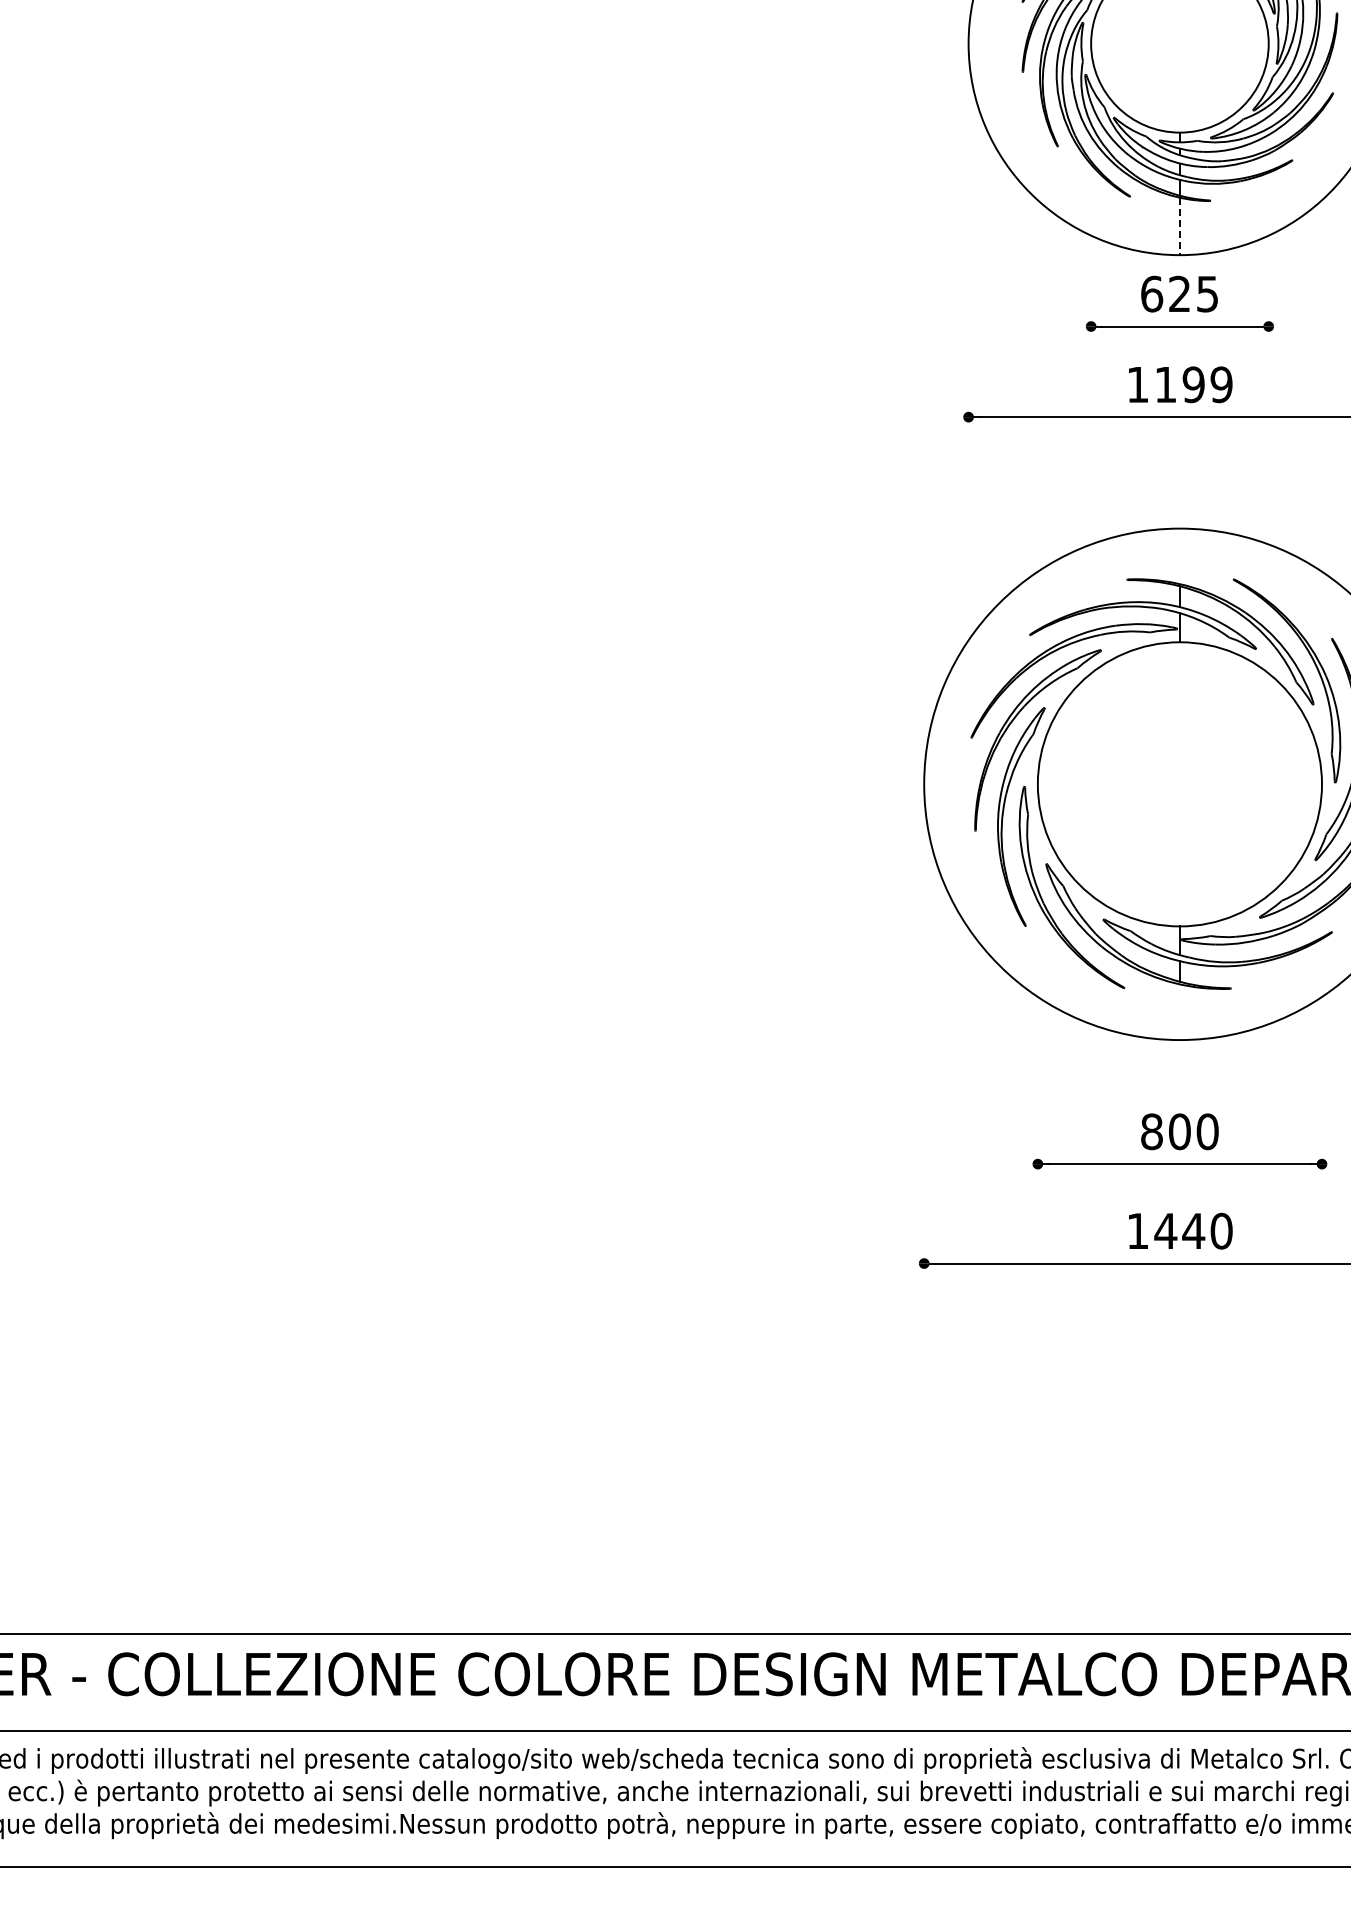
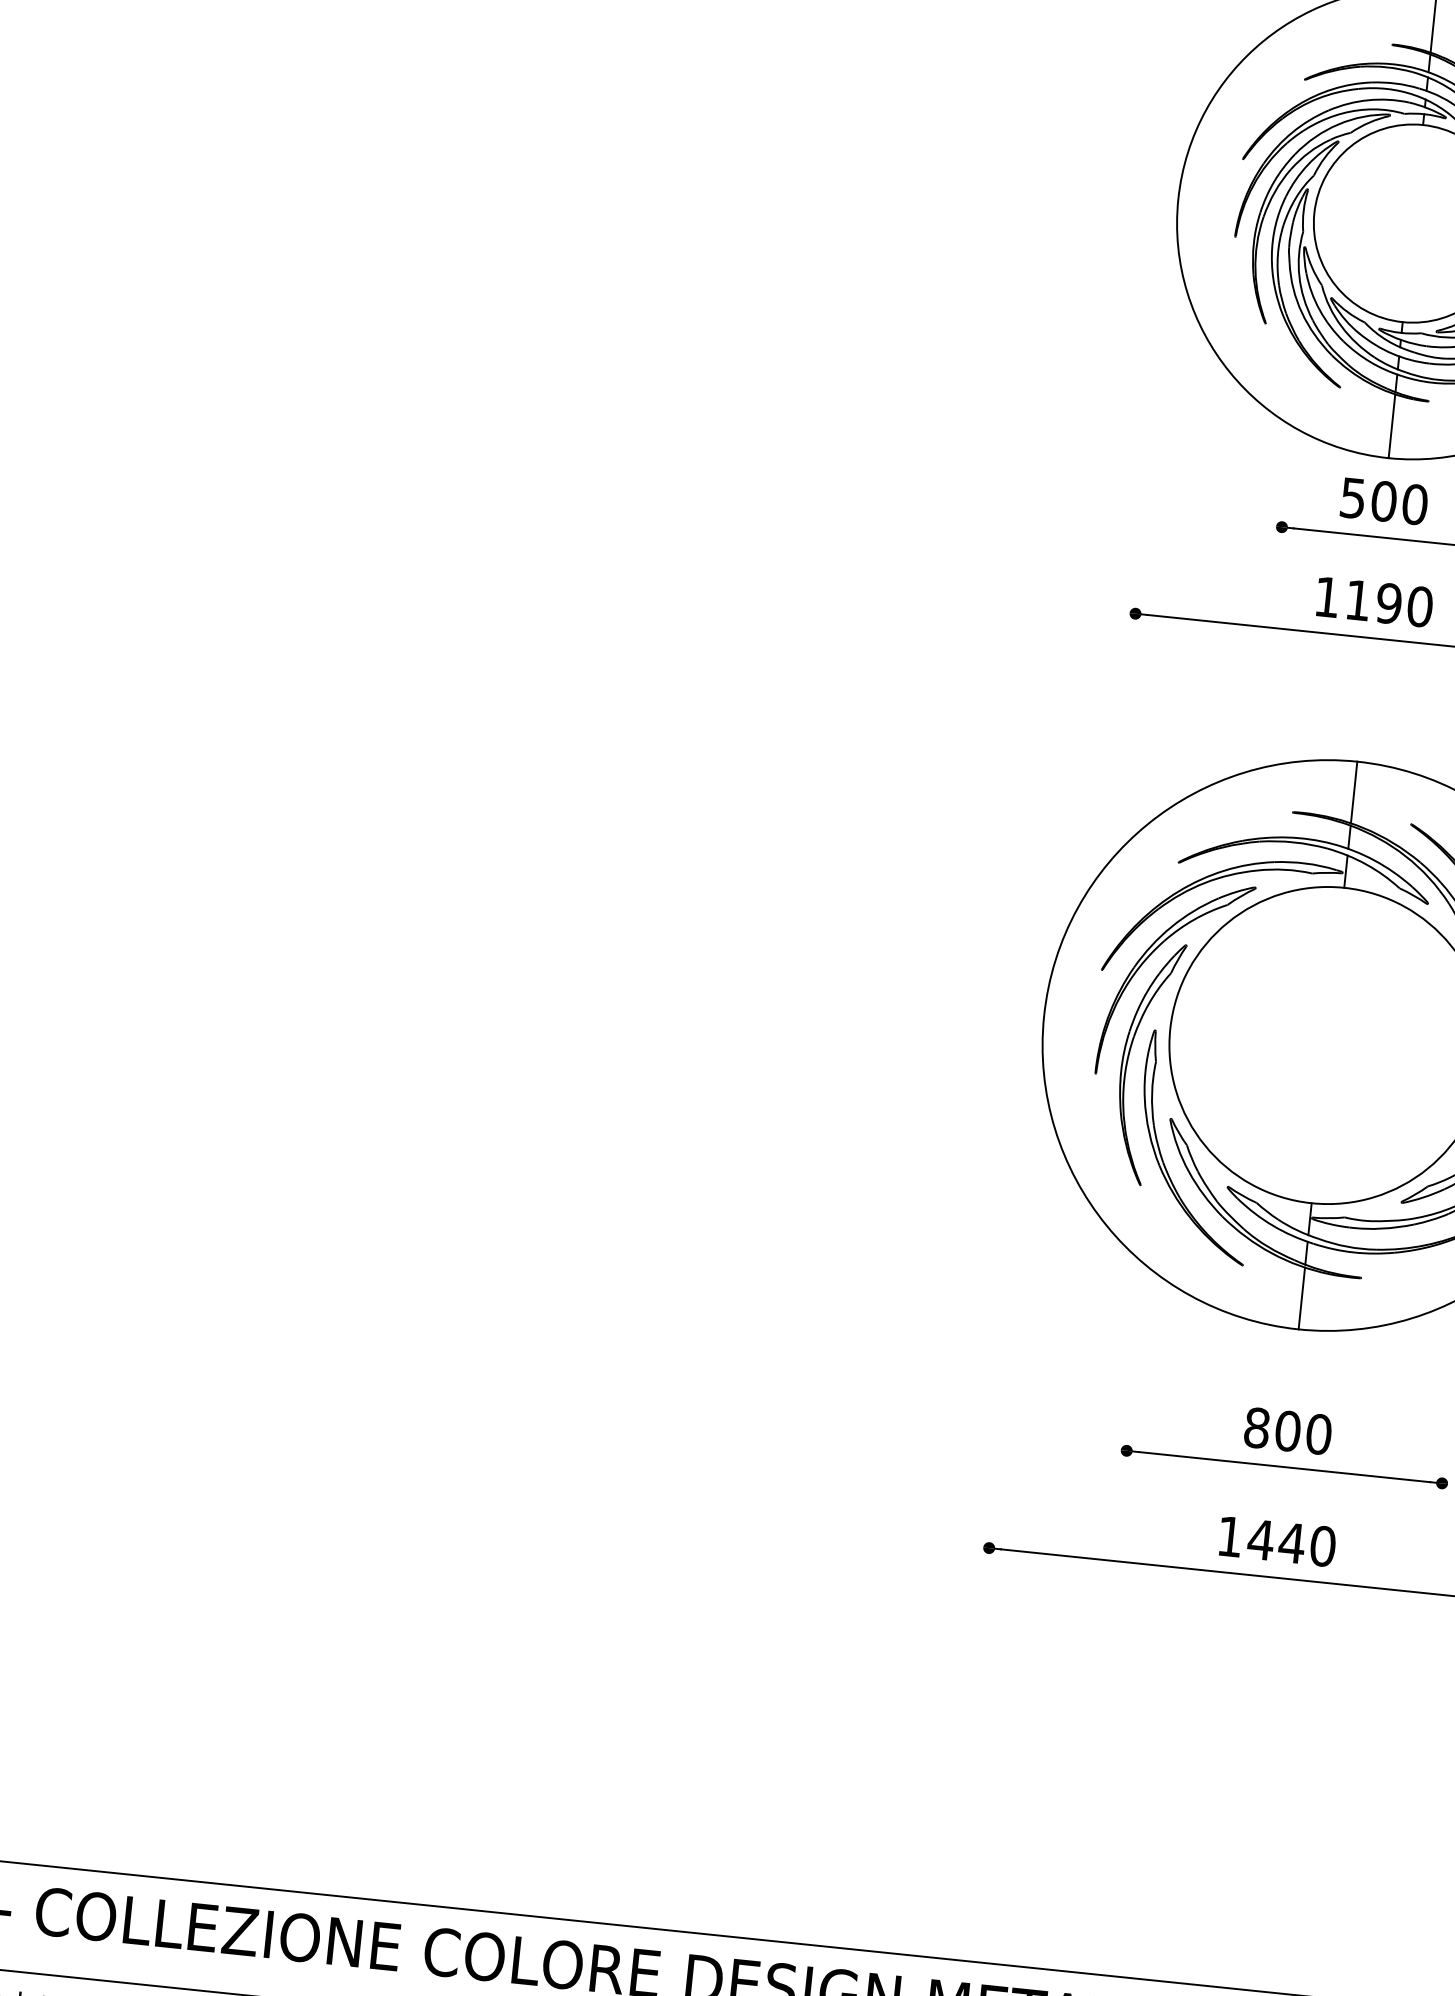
line: (1179, 226) -> (1391, 426), dashed -> solid
text: (1179, 293) -> (1383, 500), 625 -> 500
text: (1221, 384) -> (1419, 606), 1199 -> 1190
line: (1179, 556) -> (1353, 792), added
line: (1179, 1012) -> (1301, 1298), added

